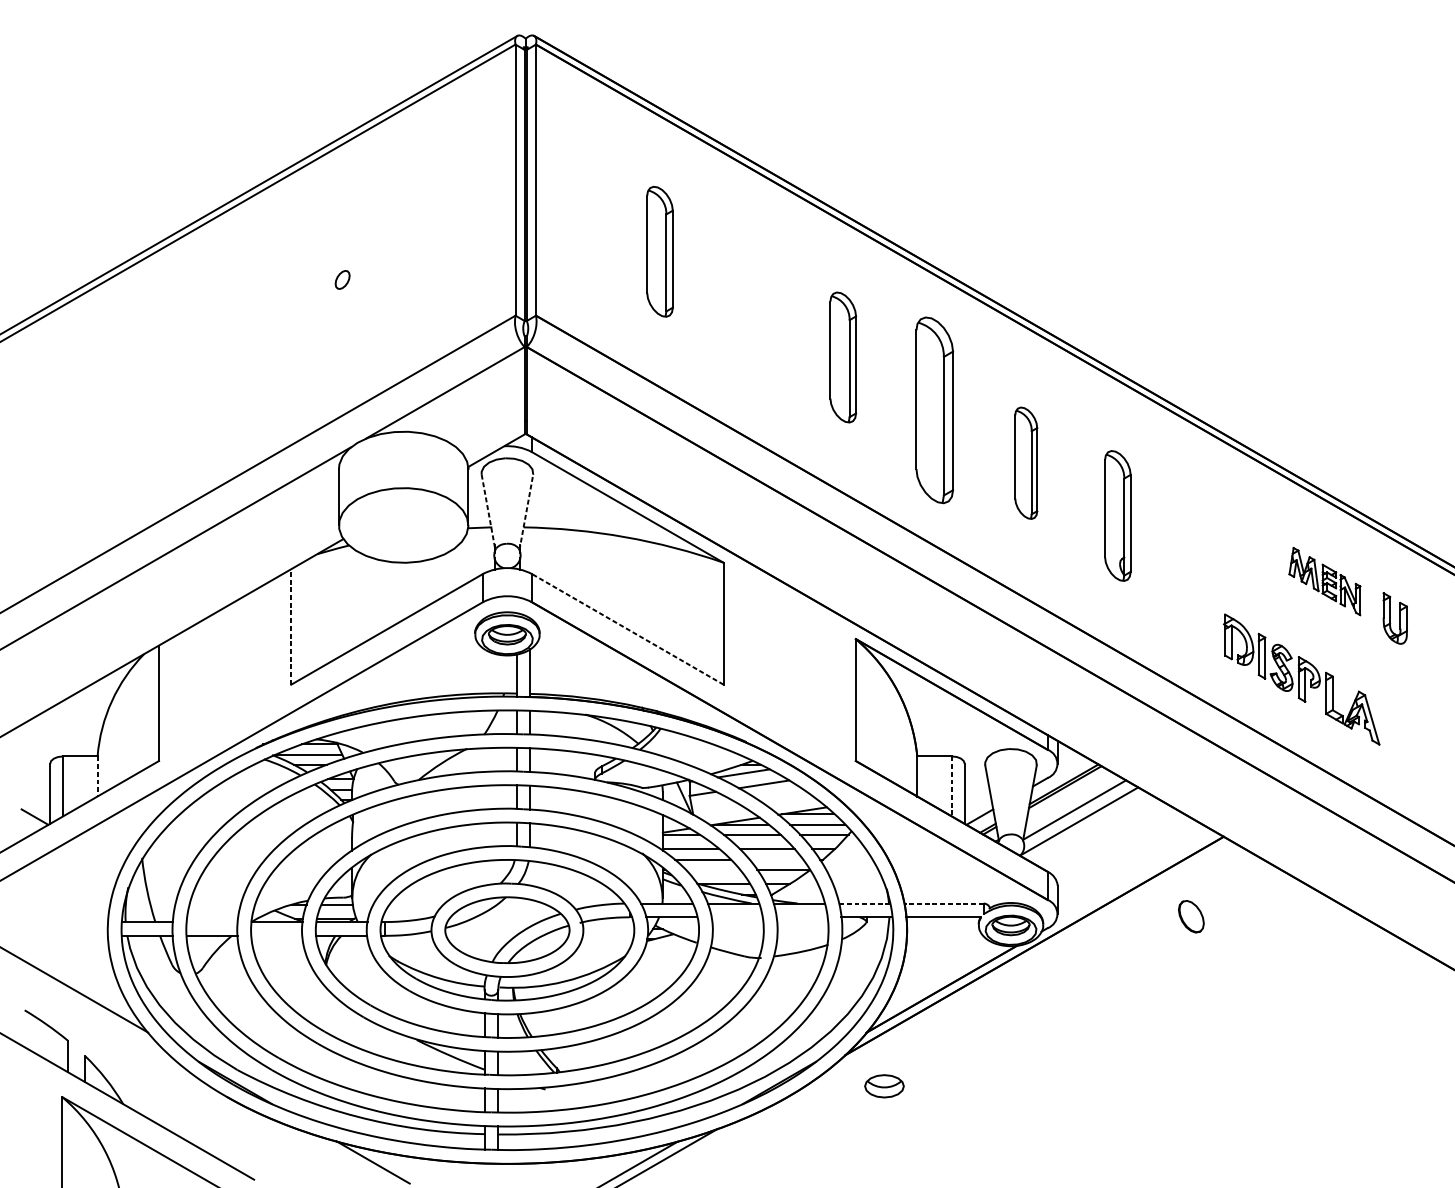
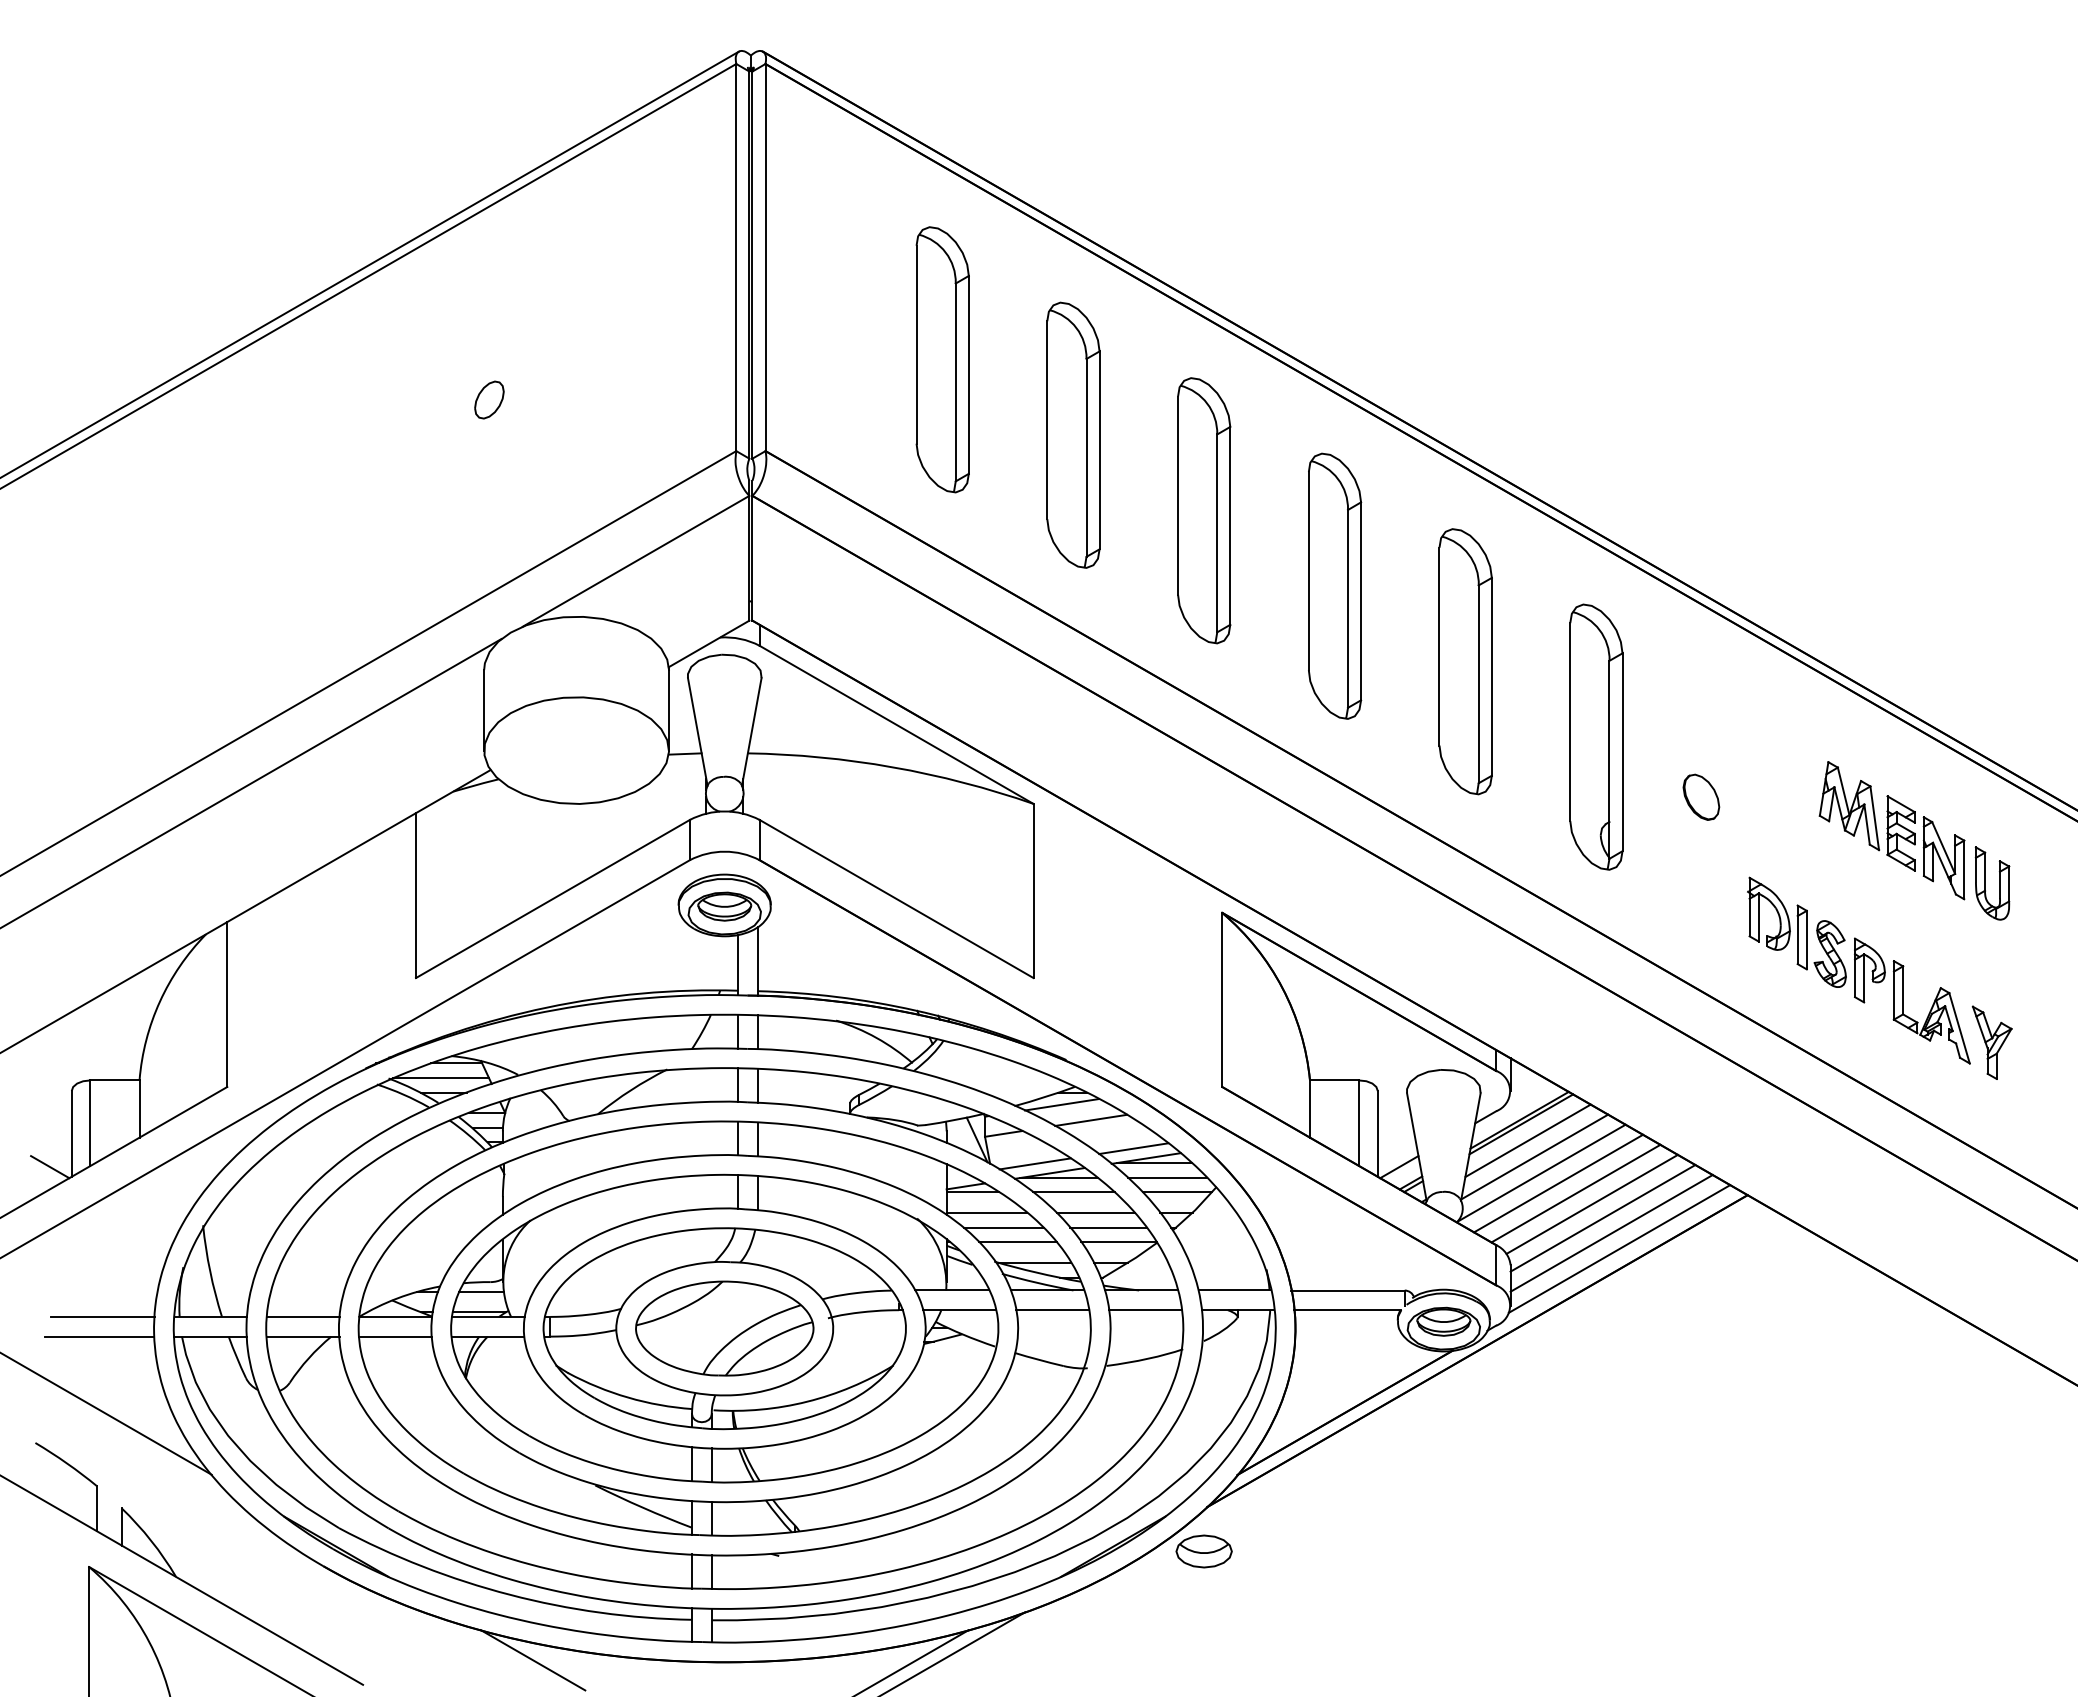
part: (659, 251) -> (942, 359), size x1.43
part: (342, 279) -> (489, 399), size x1.43
part: (751, 304) -> (1073, 434), added
part: (843, 357) -> (1204, 510), size x1.43
part: (1026, 463) -> (1465, 661), size x1.67
line: (488, 512) -> (697, 731), dashed -> solid
line: (526, 512) -> (751, 731), dashed -> solid
part: (1117, 515) -> (1596, 736), size x1.43
part: (1324, 581) -> (1891, 830), size x1.43
line: (291, 626) -> (416, 895), dashed -> solid
line: (627, 629) -> (896, 898), dashed -> solid
part: (1394, 729) -> (1991, 1042), added
line: (97, 776) -> (139, 1109), dashed -> solid
line: (951, 786) -> (1359, 1123), dashed -> solid
line: (1069, 798) -> (1527, 1140), added
line: (793, 804) -> (1133, 1148), added
line: (724, 814) -> (1034, 1163), added
line: (1091, 828) -> (1558, 1183), added
line: (1103, 835) -> (1575, 1193), added
line: (1114, 842) -> (1591, 1203), added
line: (1122, 853) -> (1602, 1218), added
line: (776, 859) -> (1108, 1227), added
line: (1128, 863) -> (1611, 1233), added
line: (712, 869) -> (1017, 1242), added
line: (1134, 874) -> (1619, 1248), added
line: (864, 903) -> (1234, 1290), dashed -> solid
line: (944, 903) -> (1348, 1290), dashed -> solid
part: (1191, 916) -> (1701, 796), moved
line: (736, 917) -> (1052, 1310), added
line: (801, 917) -> (1144, 1310), added
line: (71, 921) -> (102, 1316), added
line: (212, 921) -> (303, 1316), added
line: (69, 935) -> (99, 1336), added
line: (276, 935) -> (395, 1336), added
part: (884, 1086) -> (1203, 1551), moved

